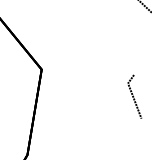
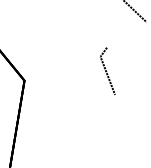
line: (133, 96) -> (106, 70), moved

